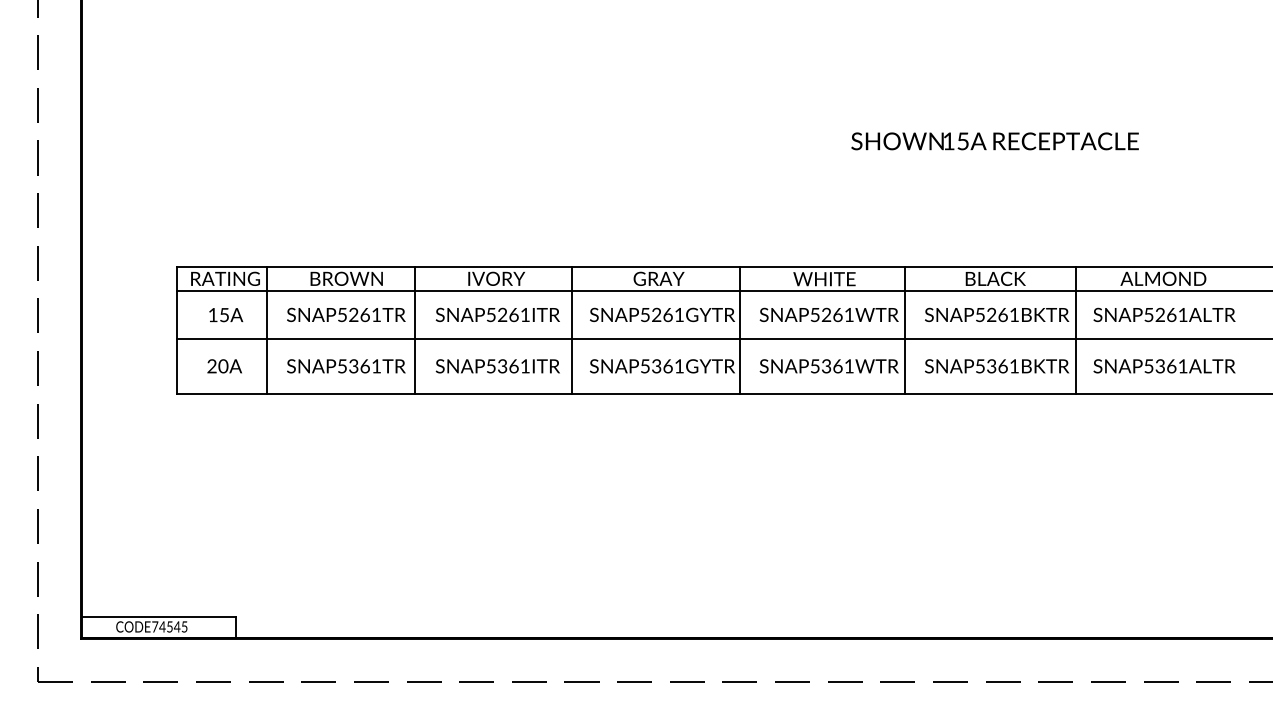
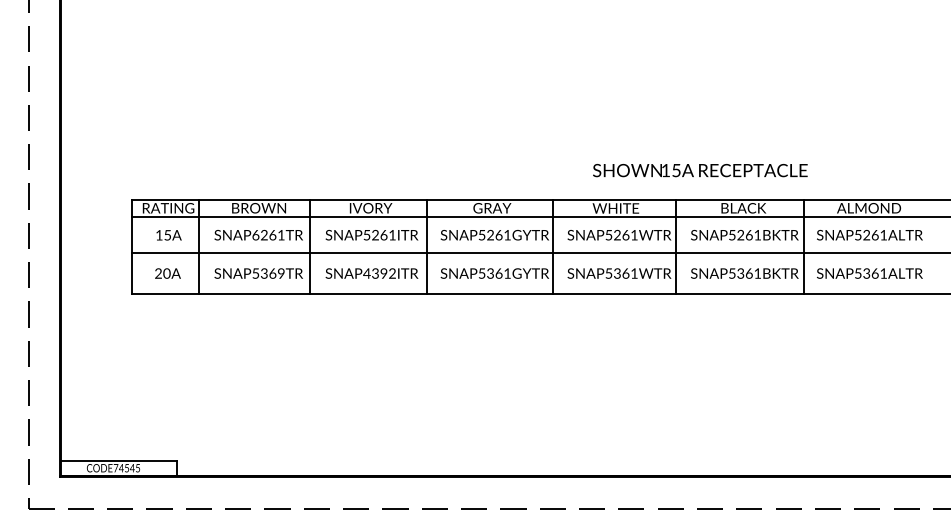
text: (995, 141) -> (700, 170), moved
text: (341, 315) -> (255, 235), SNAP5261TR -> SNAP6261TR
text: (376, 366) -> (281, 273), SNAP5361TR -> SNAP5369TR
text: (507, 366) -> (379, 273), SNAP5361ITR -> SNAP4392ITR

